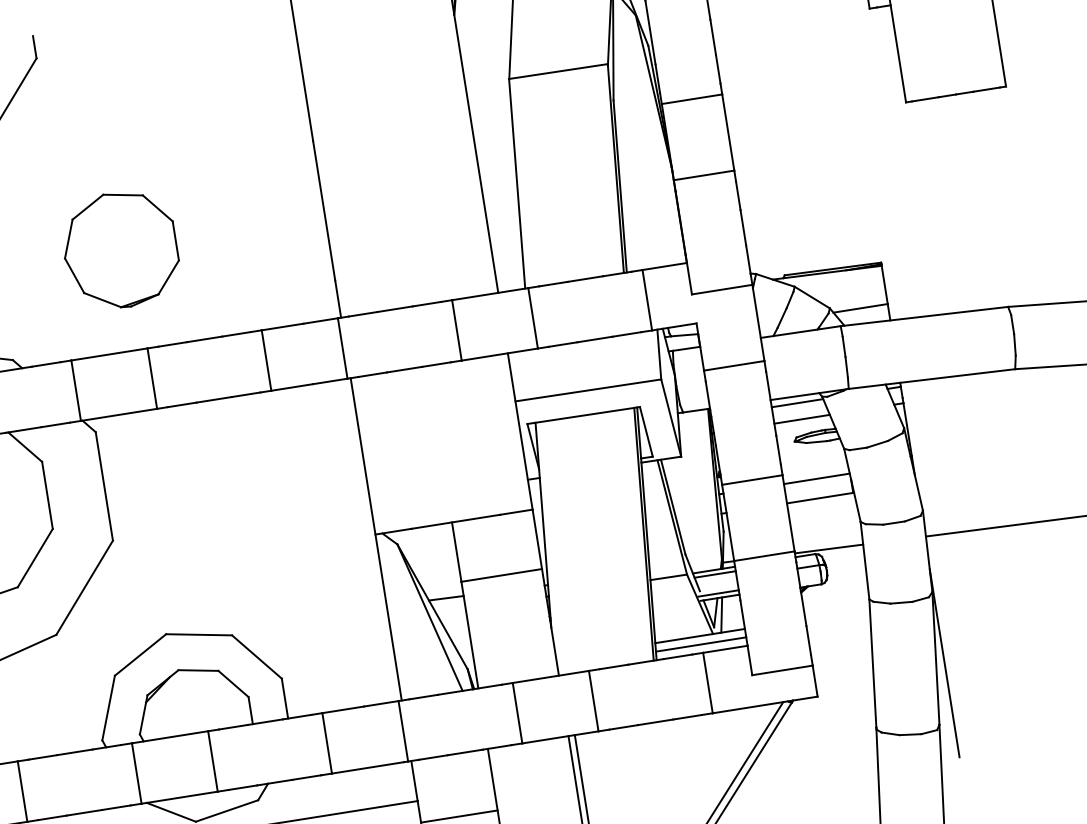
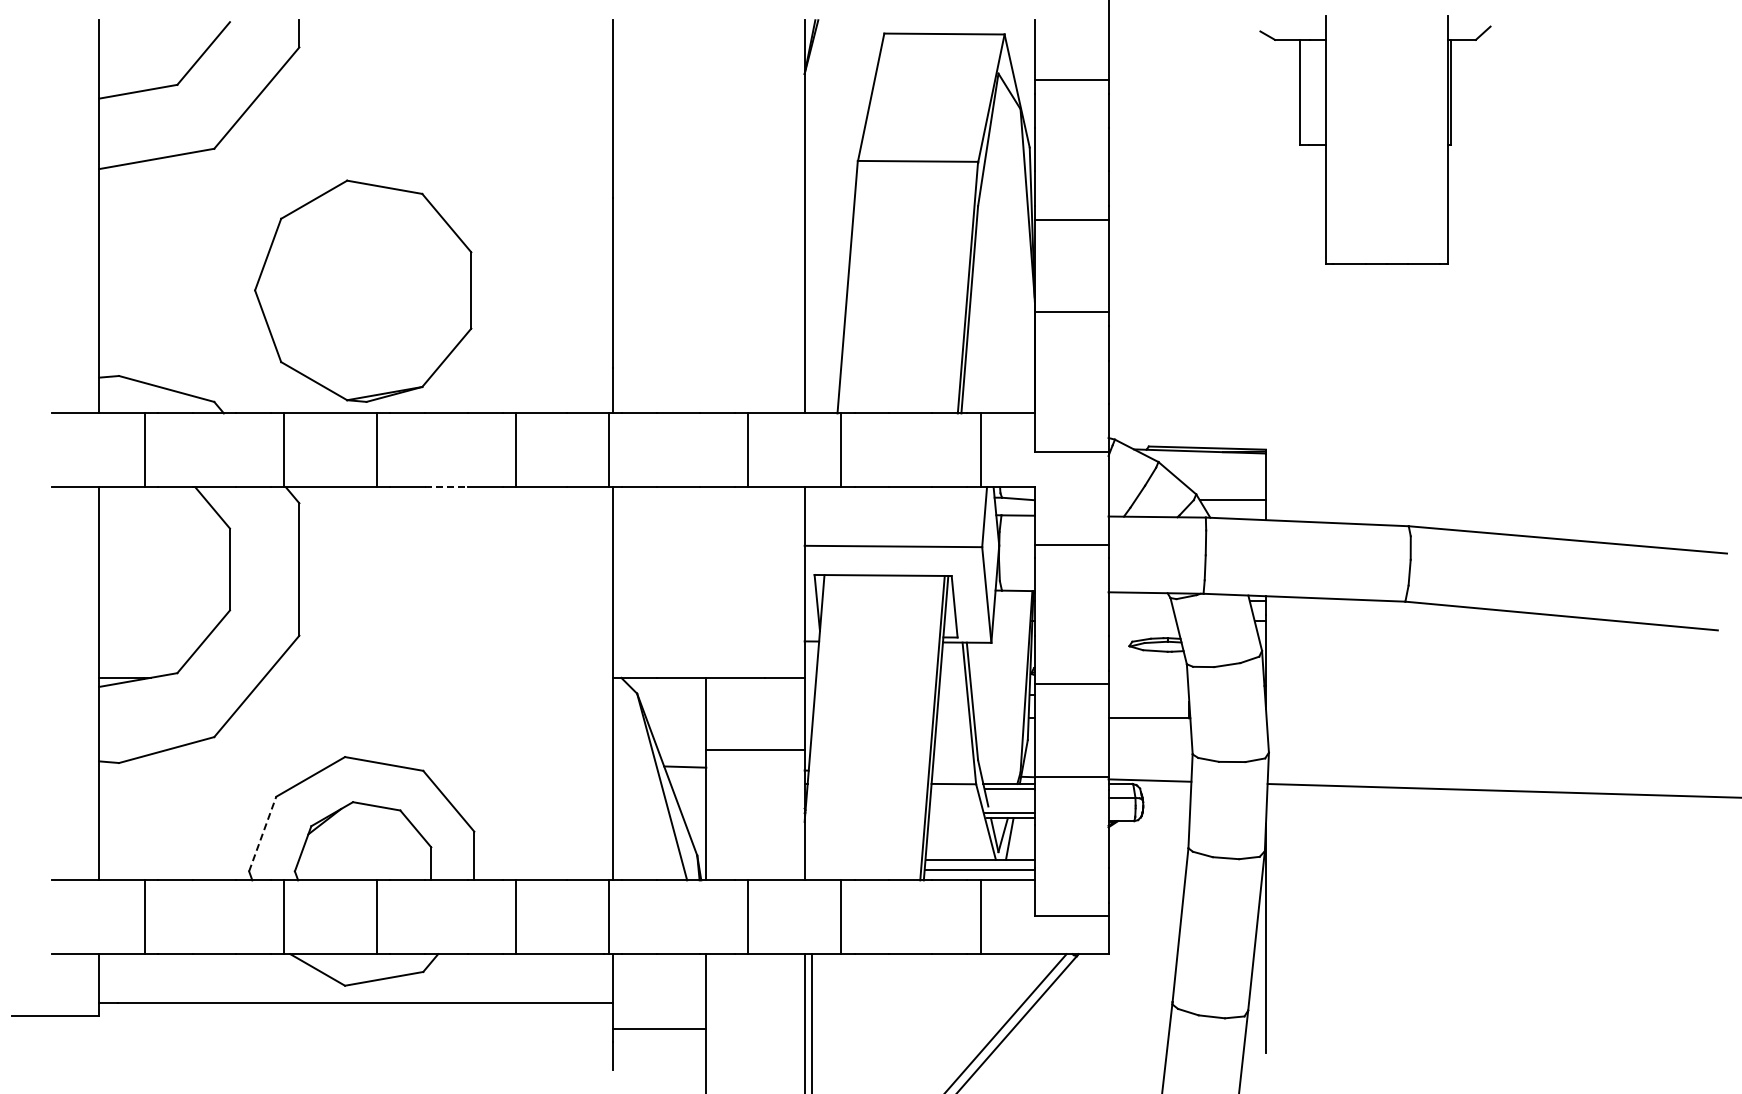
part: (119, 250) -> (362, 291), size x1.6
line: (214, 400) -> (446, 487), solid -> dashed
line: (797, 403) -> (1139, 601), removed
line: (802, 419) -> (1142, 621), removed
line: (816, 478) -> (1148, 694), removed
line: (108, 708) -> (262, 834), solid -> dashed

